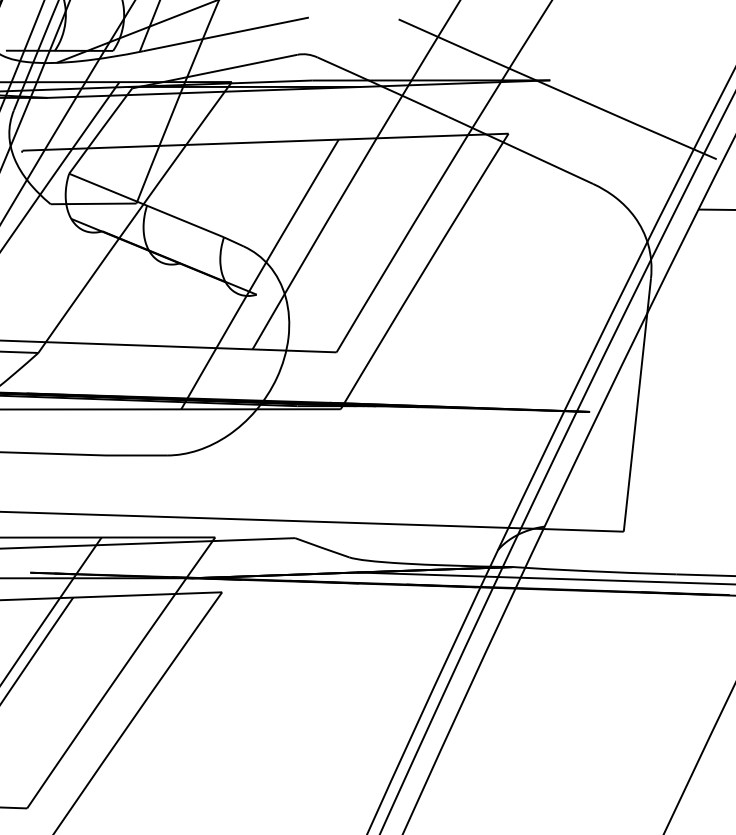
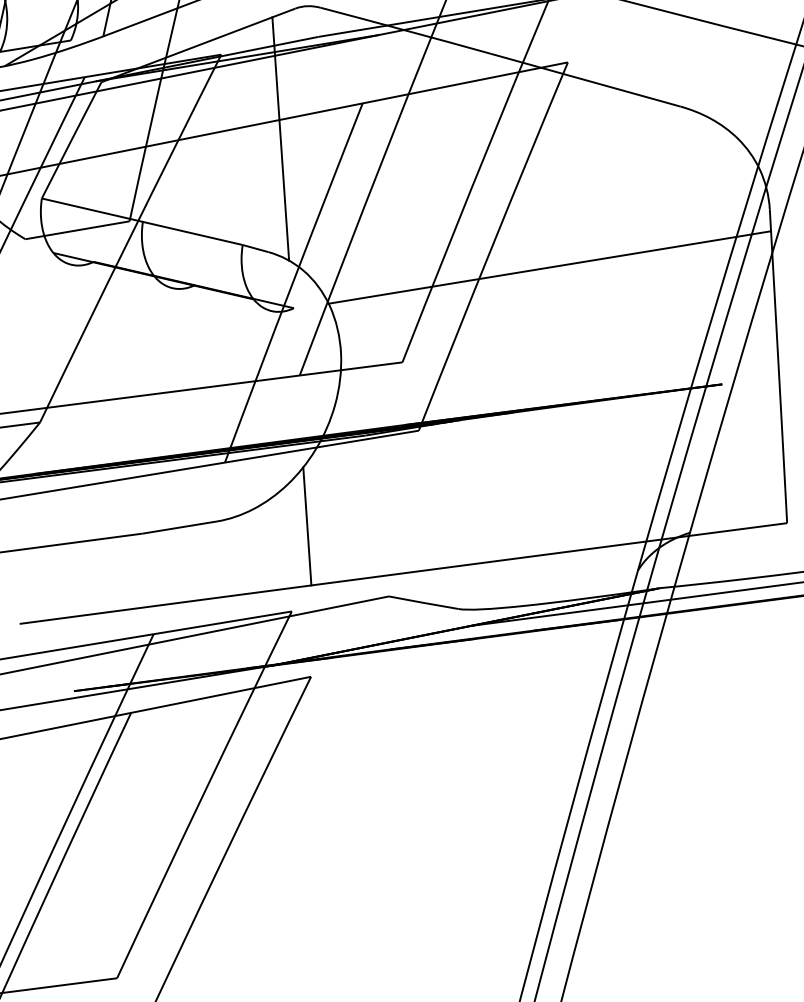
line: (268, 156) -> (280, 137), added
line: (467, 295) -> (550, 267), added
line: (238, 471) -> (306, 526), added

